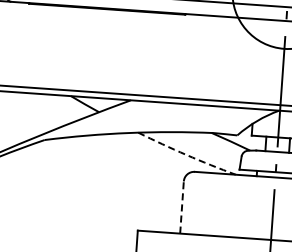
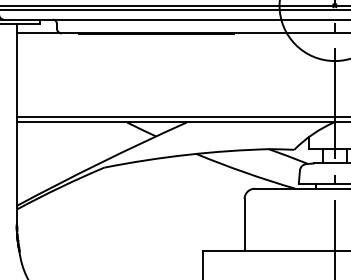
arc: (186, 154) -> (245, 172), dashed -> solid
line: (181, 207) -> (244, 224), dashed -> solid

